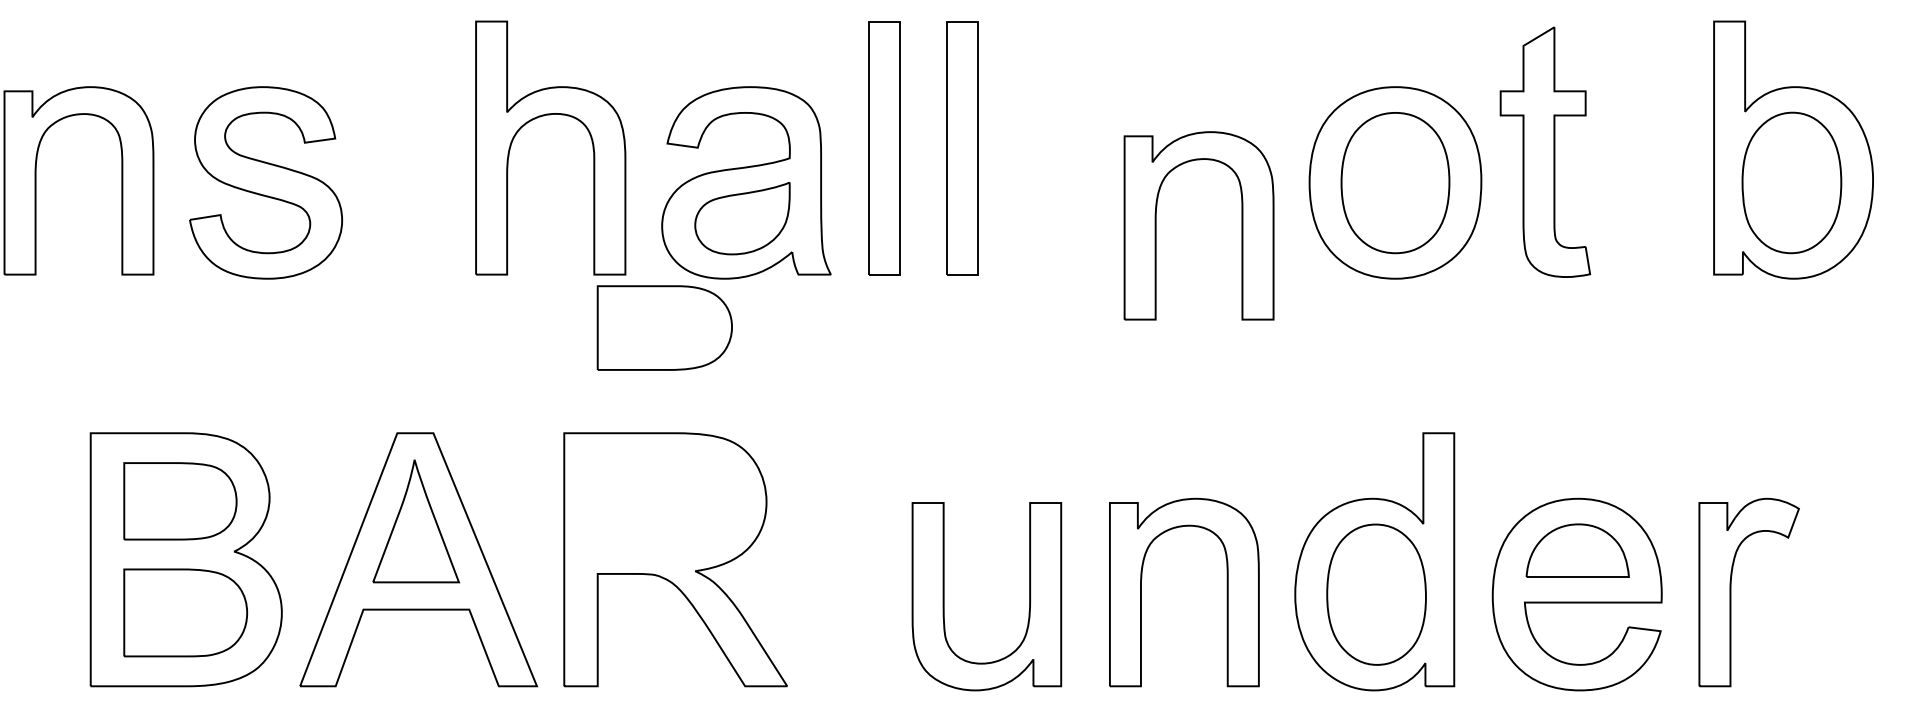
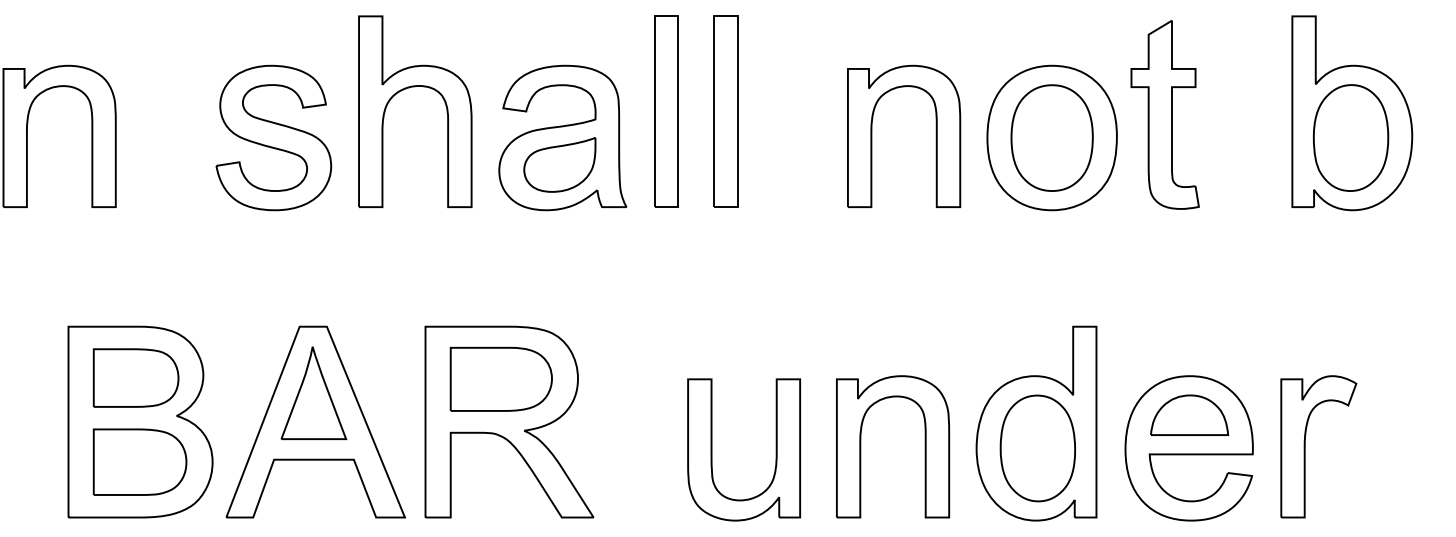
part: (265, 182) -> (273, 137), moved
part: (1156, 225) -> (871, 136), moved
part: (664, 327) -> (501, 378), moved

